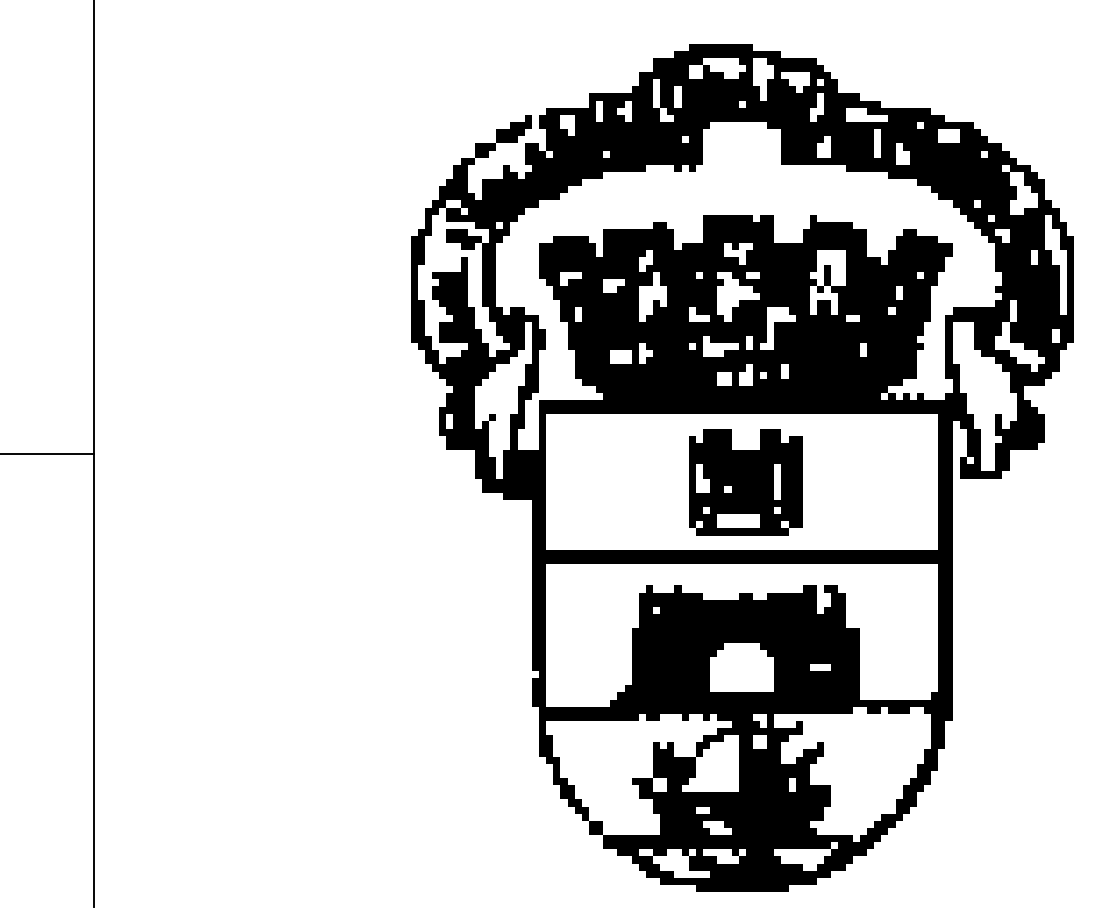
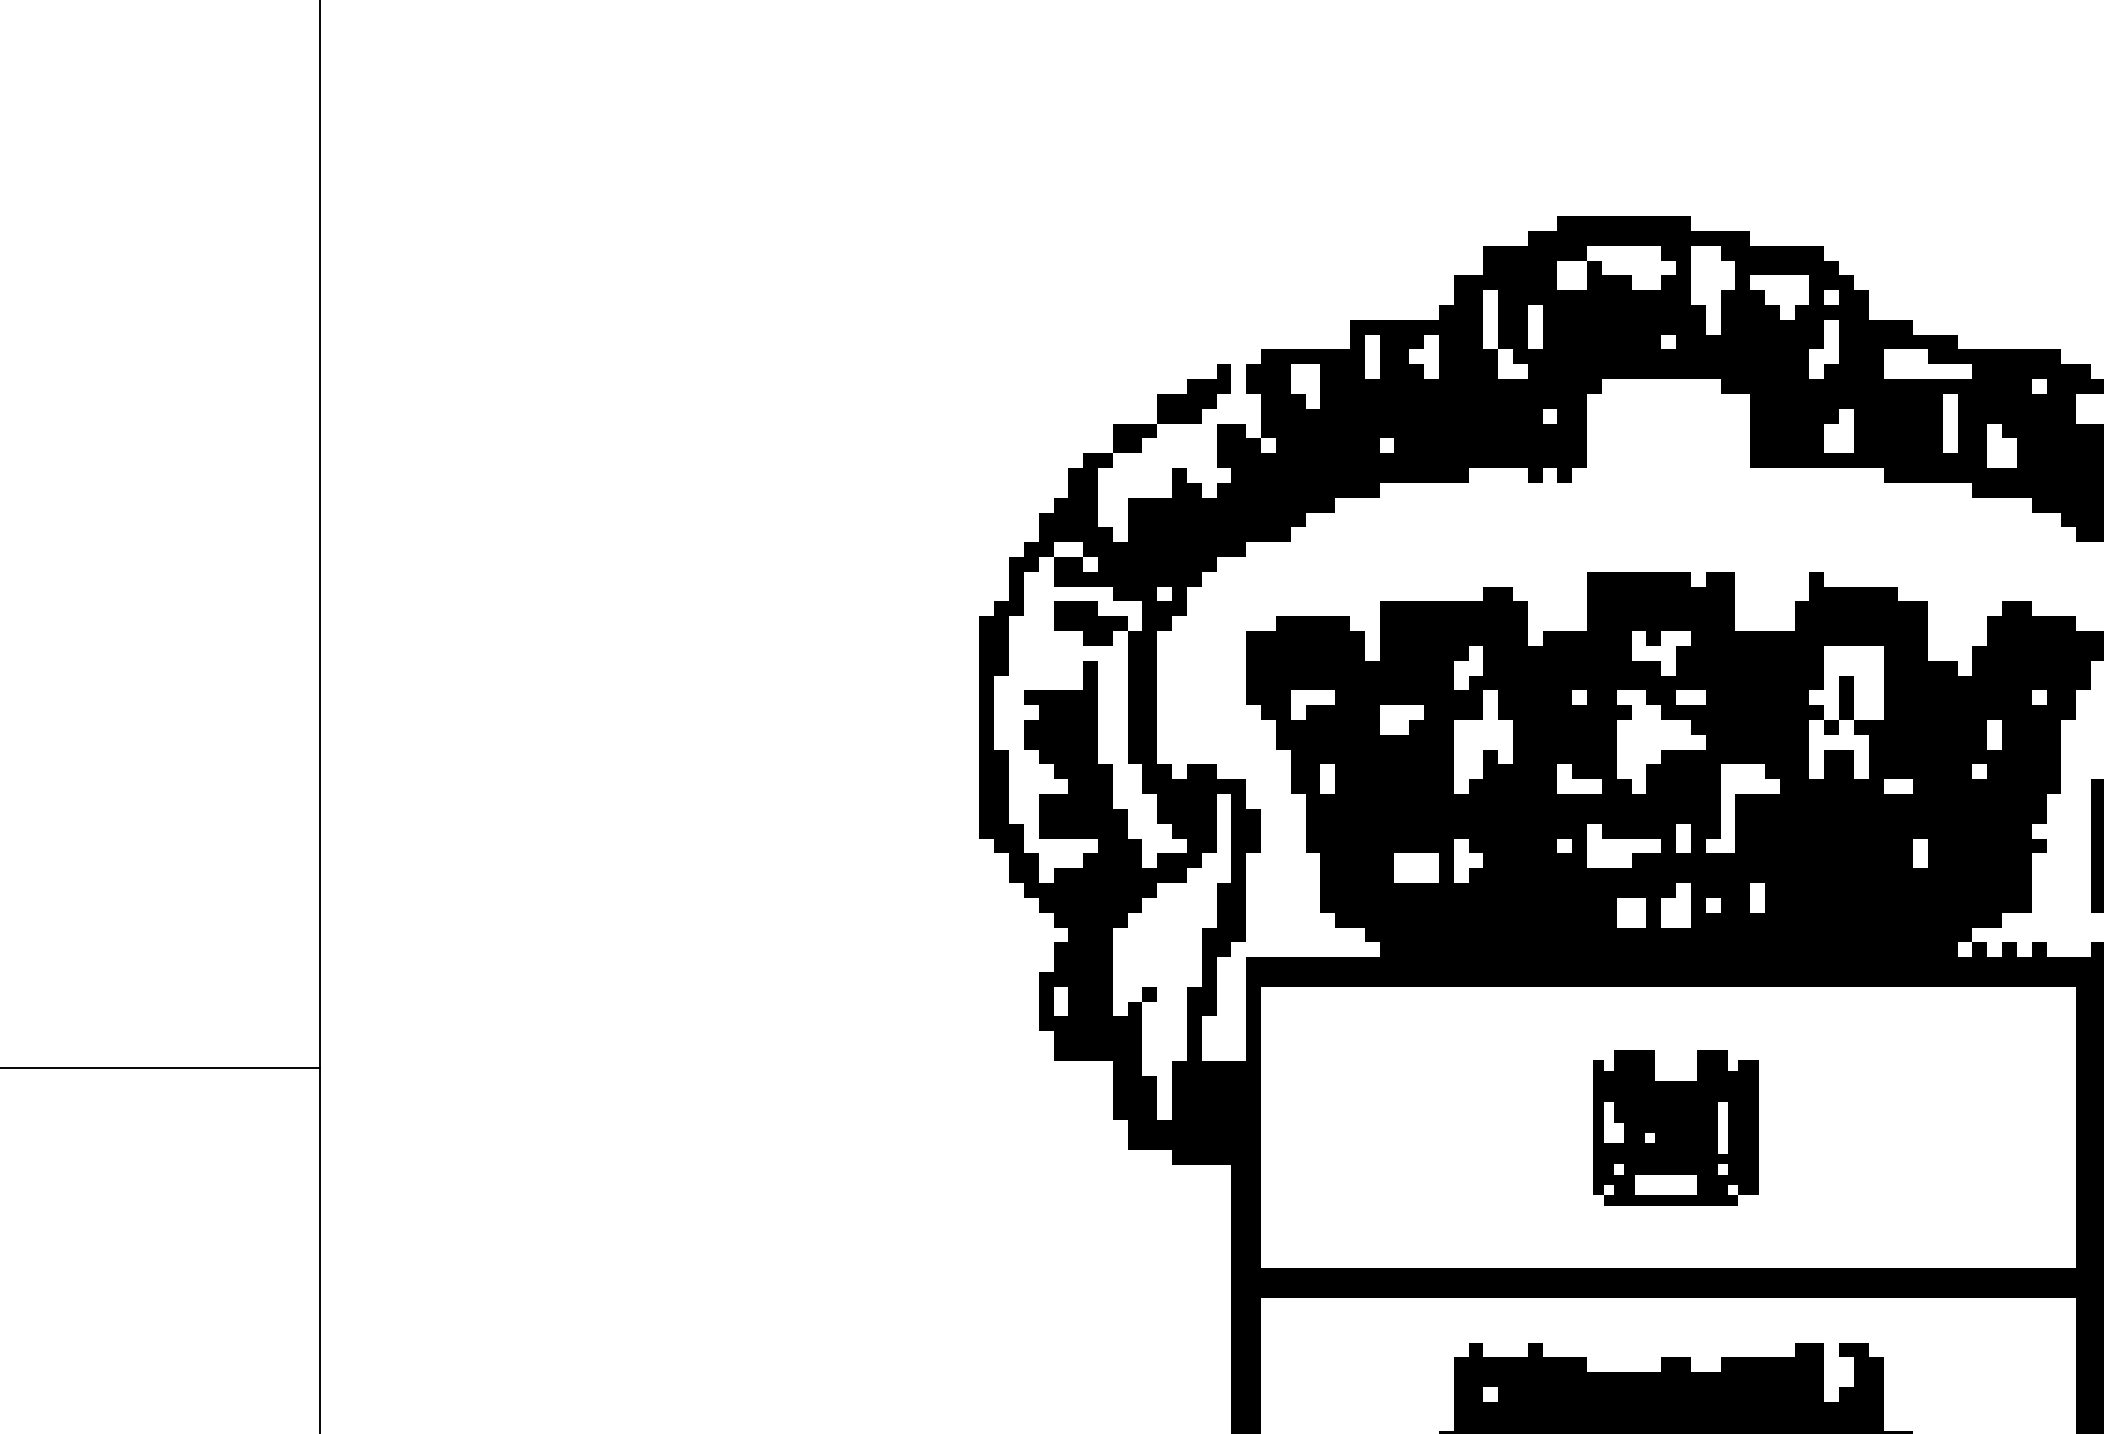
part: (745, 482) -> (1675, 1128), size x0.7

